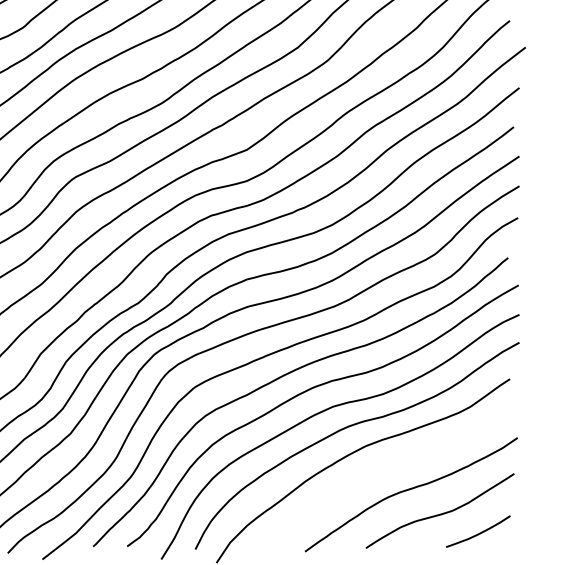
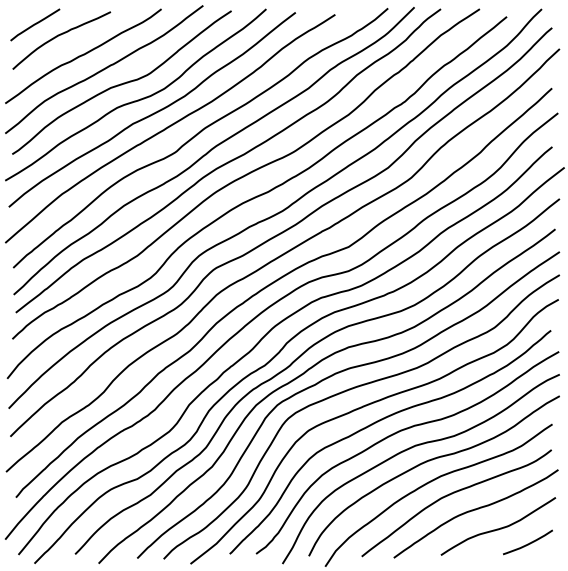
curve: (380, 469) -> (452, 494), added

